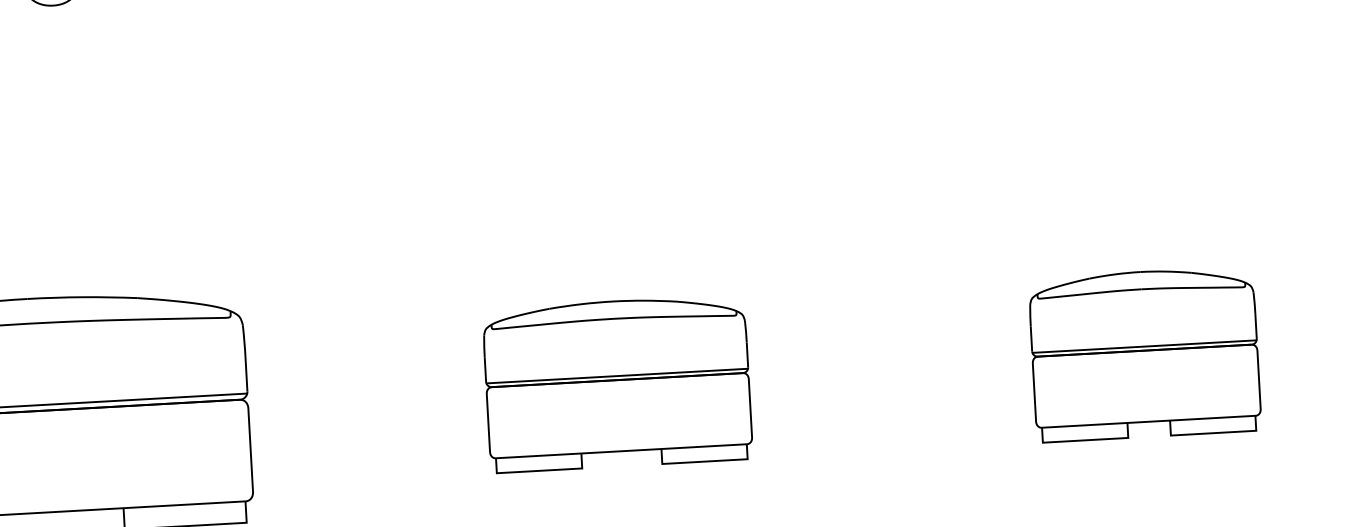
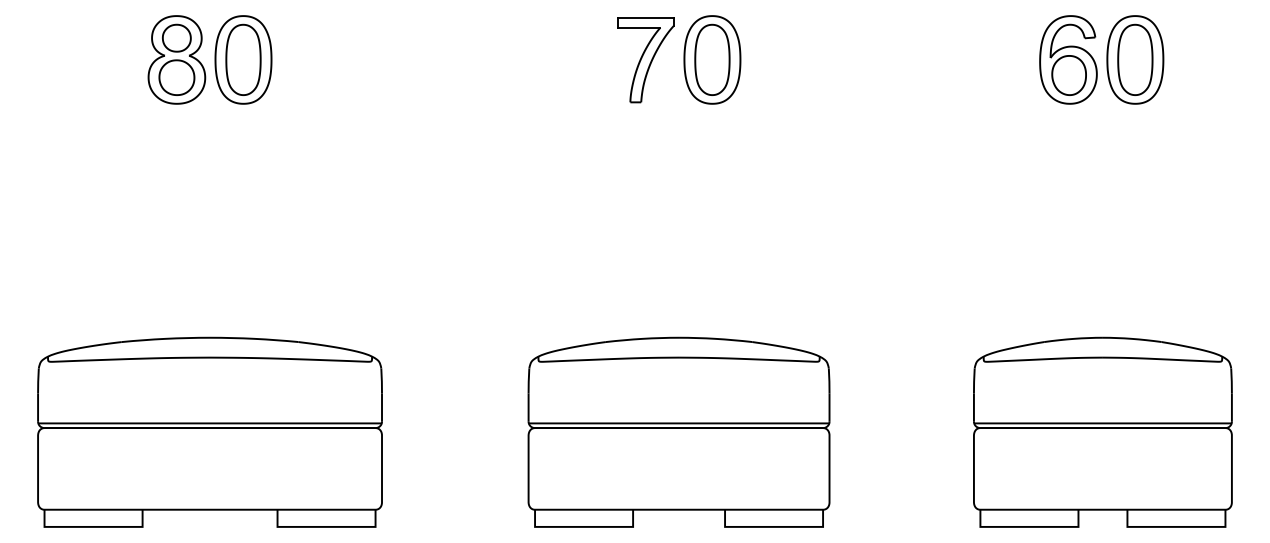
part: (1144, 353) -> (1102, 431), size x1.43
part: (616, 382) -> (678, 431), size x1.43

